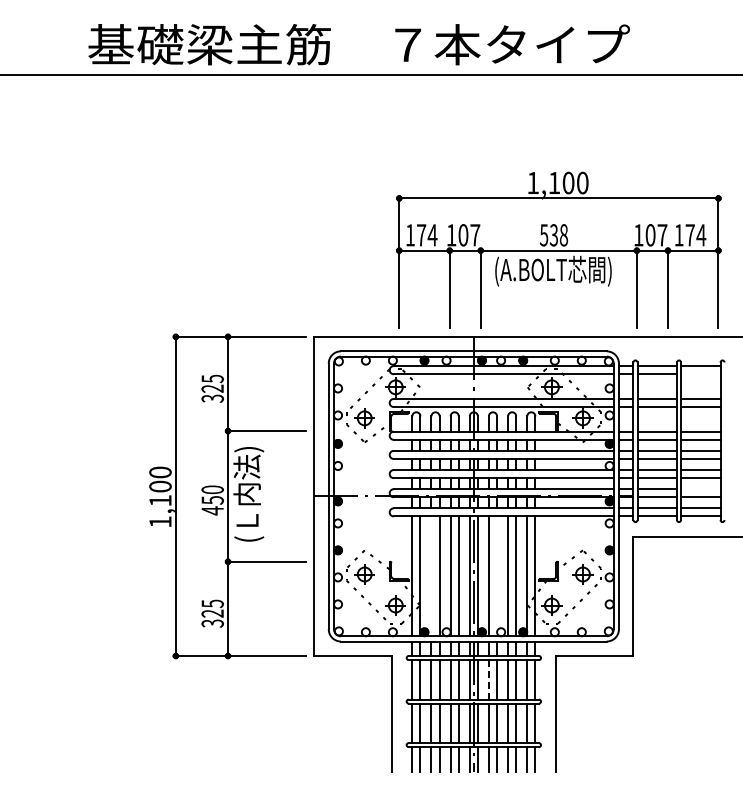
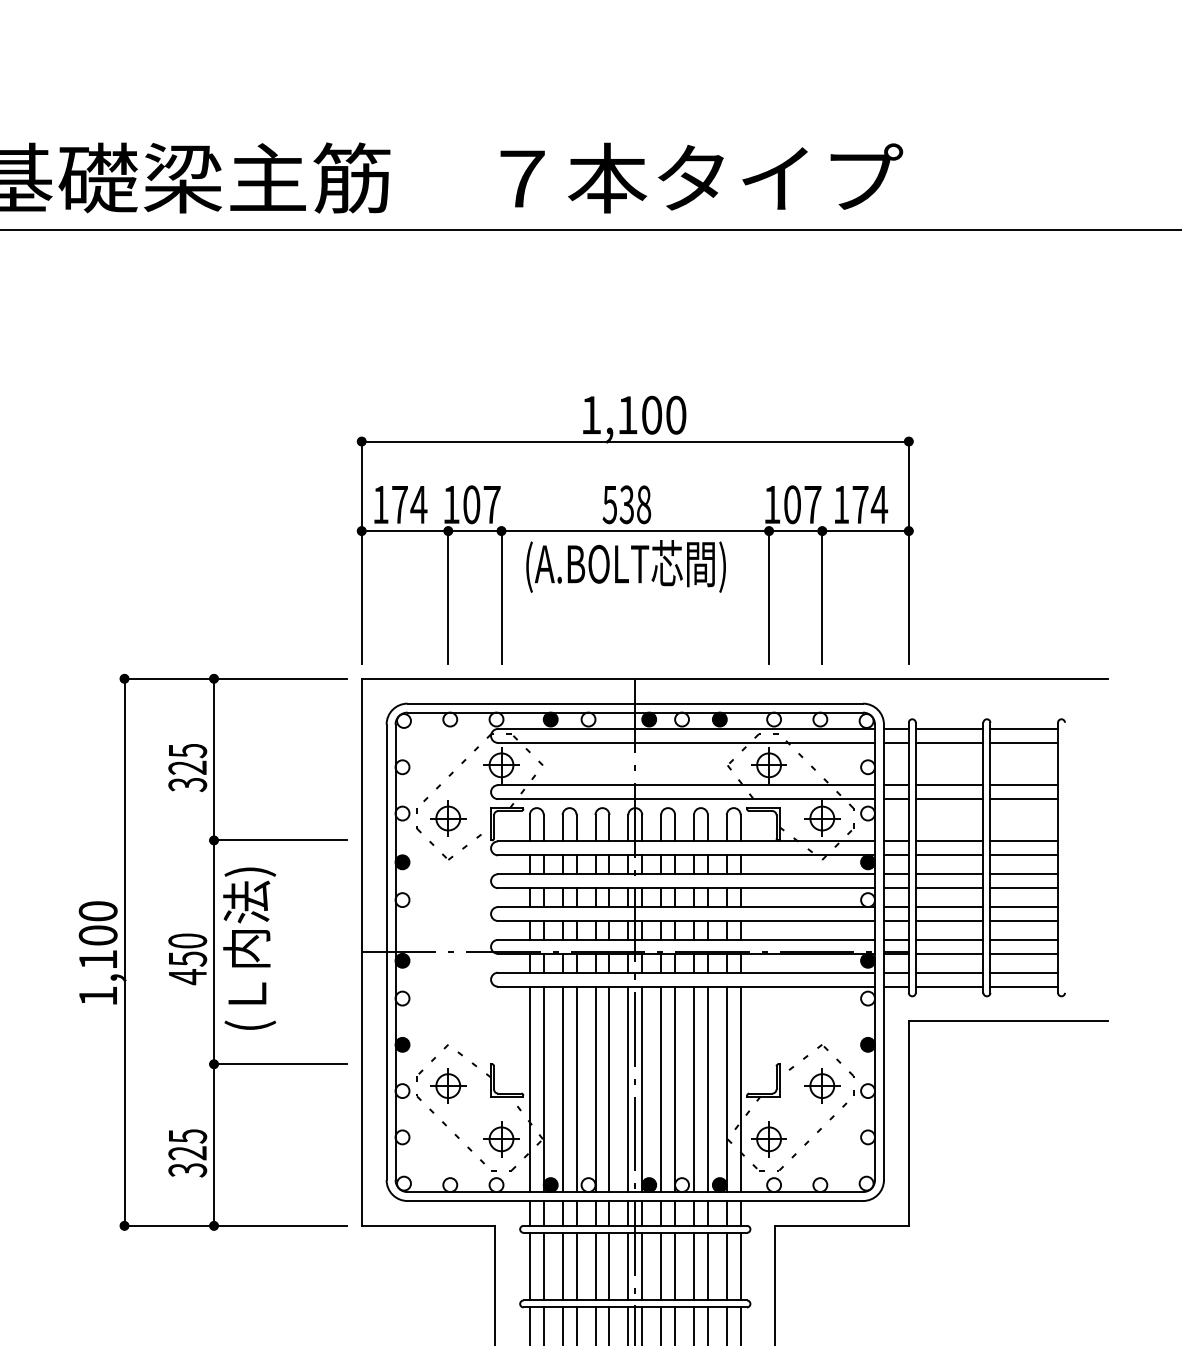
part: (558, 249) -> (634, 529), moved
line: (700, 374) -> (1023, 743), added
line: (700, 489) -> (1023, 940), added
line: (431, 576) -> (562, 1089), added
line: (497, 576) -> (675, 1089), added
line: (488, 679) -> (660, 1266), dashed -> solid

